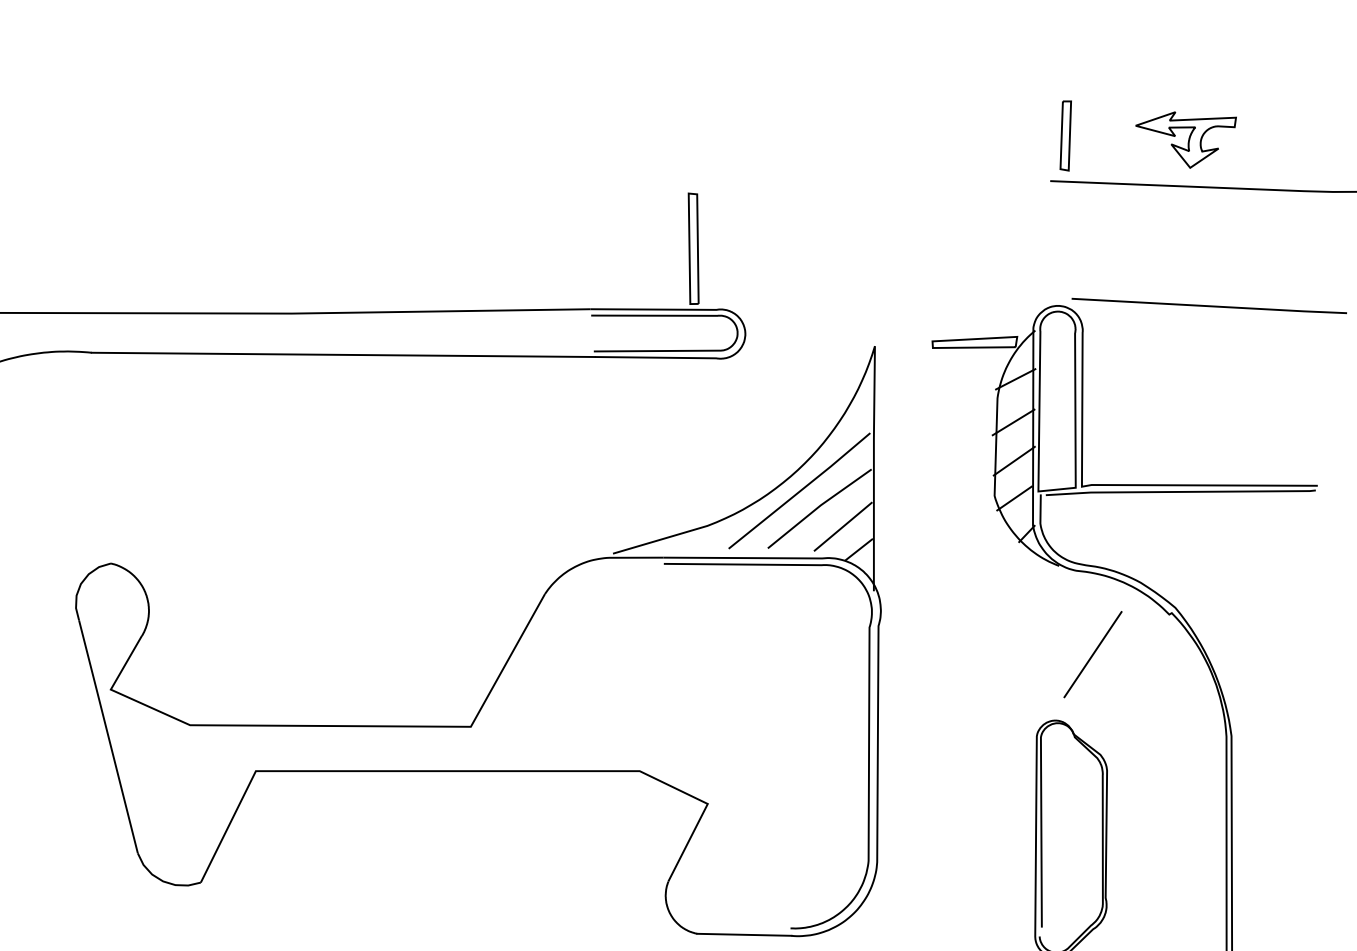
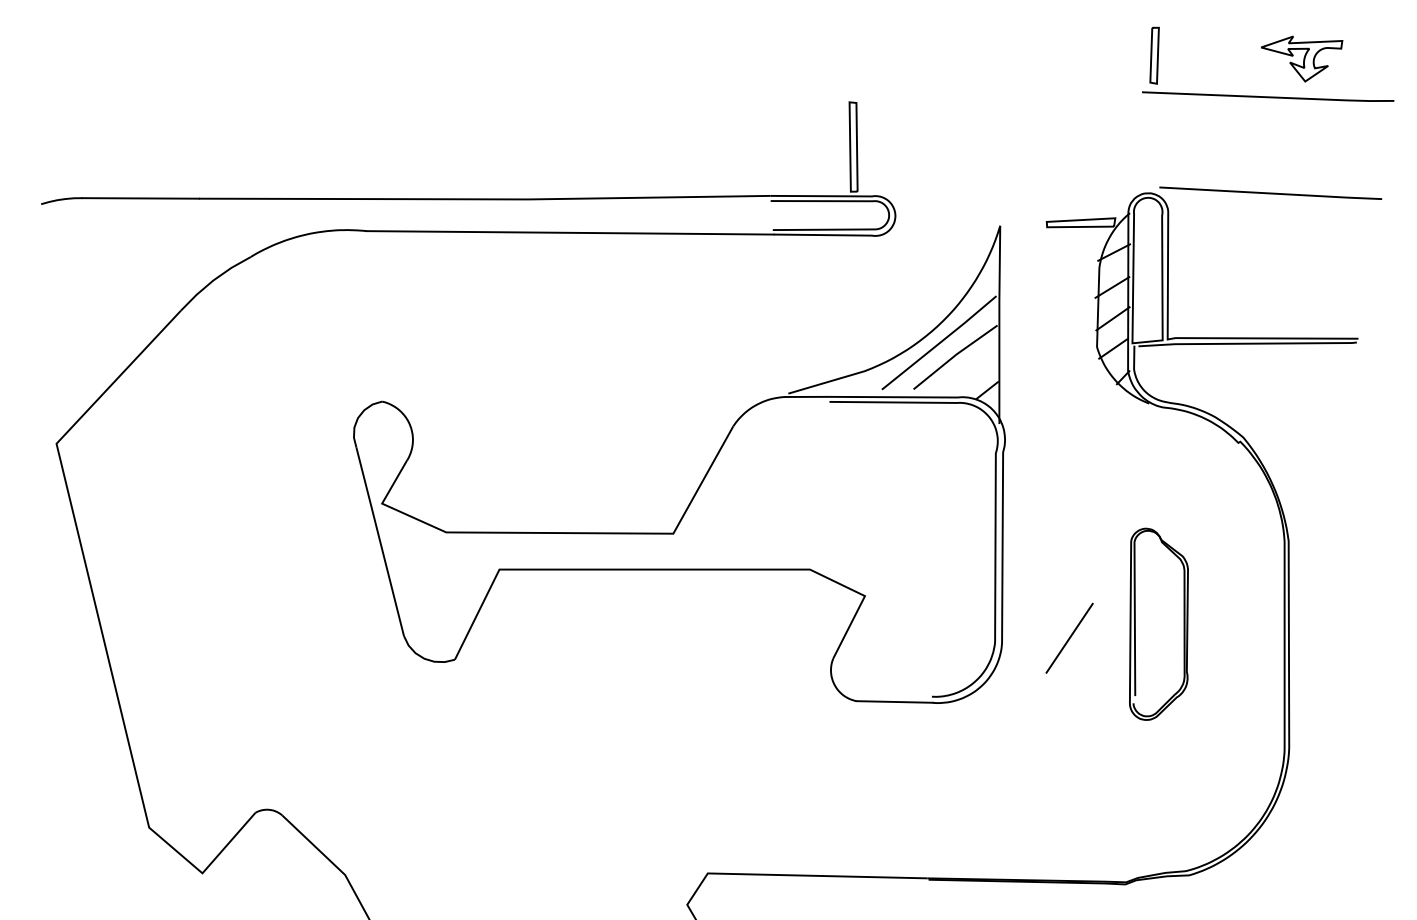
part: (1186, 139) -> (1302, 58), moved
line: (843, 526) -> (974, 371), removed
line: (1092, 653) -> (1069, 637), moved

